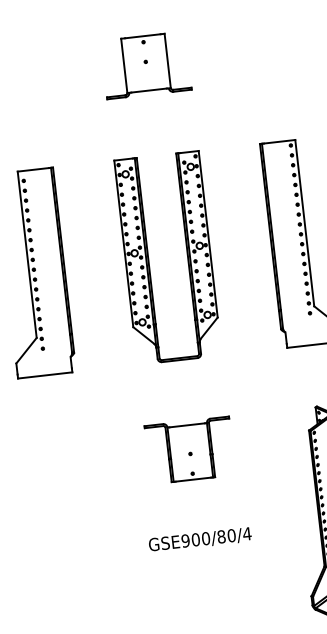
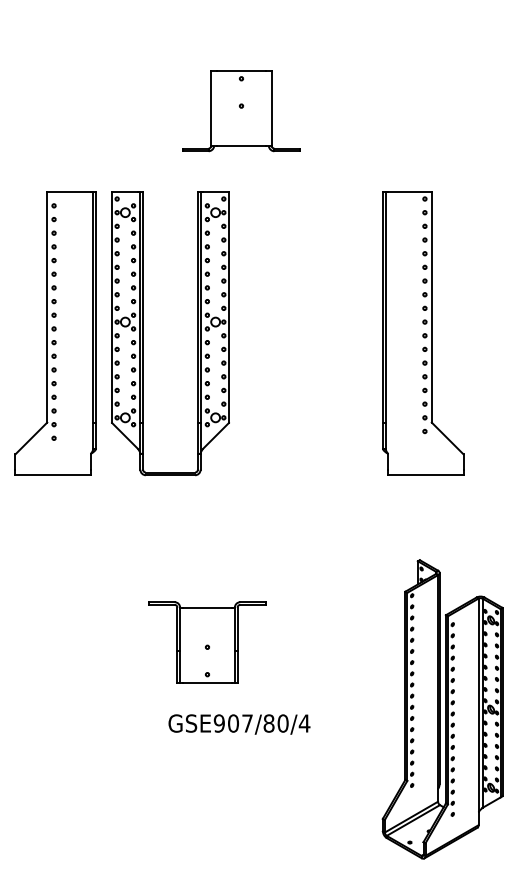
part: (146, 65) -> (241, 111), moved
part: (148, 260) -> (143, 333), moved
part: (190, 450) -> (207, 642), moved
text: (205, 538) -> (247, 723), GSE900/80/4 -> GSE907/80/4

